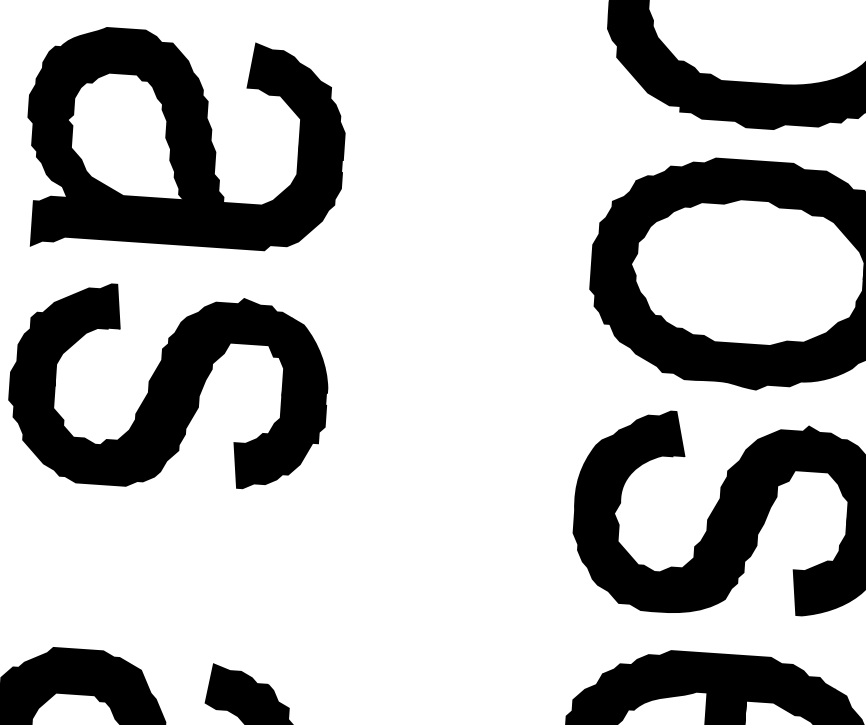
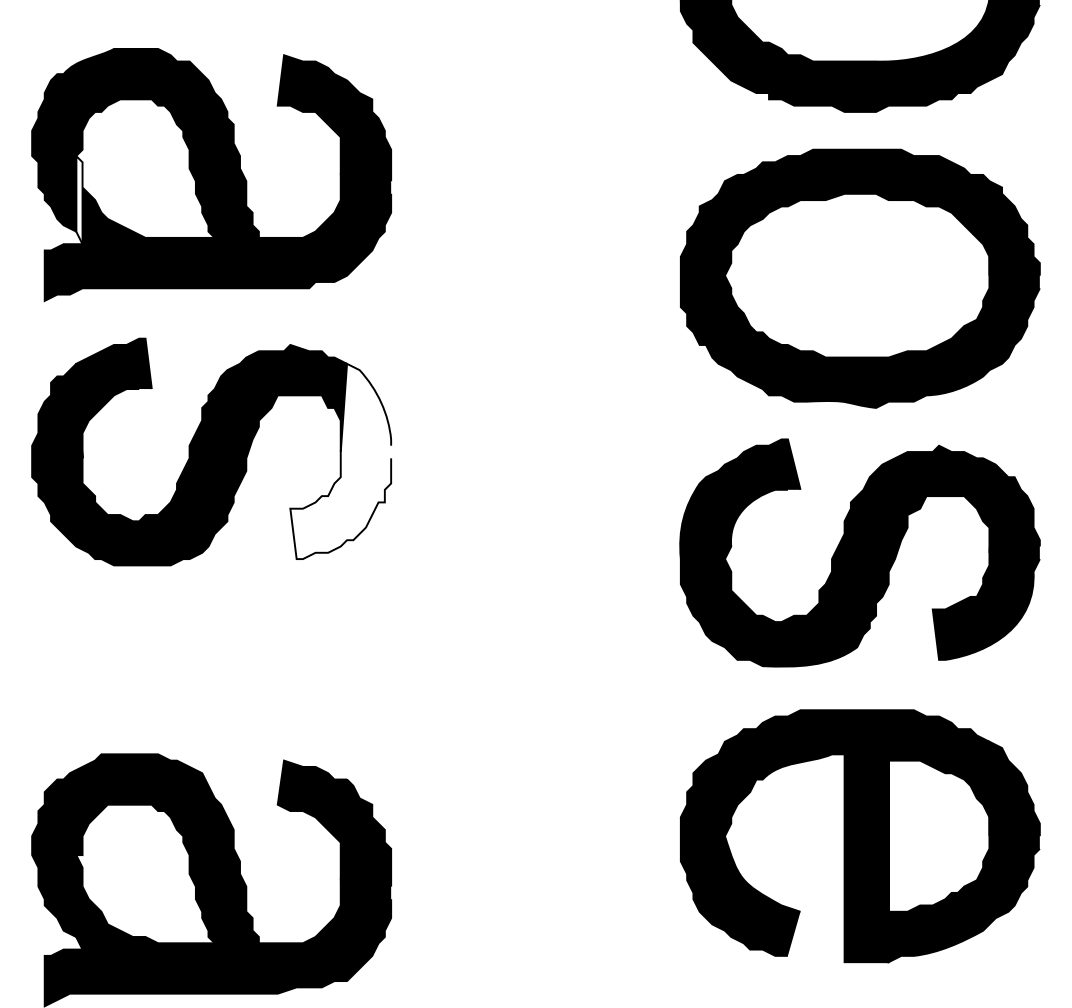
fill: (67, 159) -> (79, 200), removed
fill: (281, 404) -> (340, 461), removed

